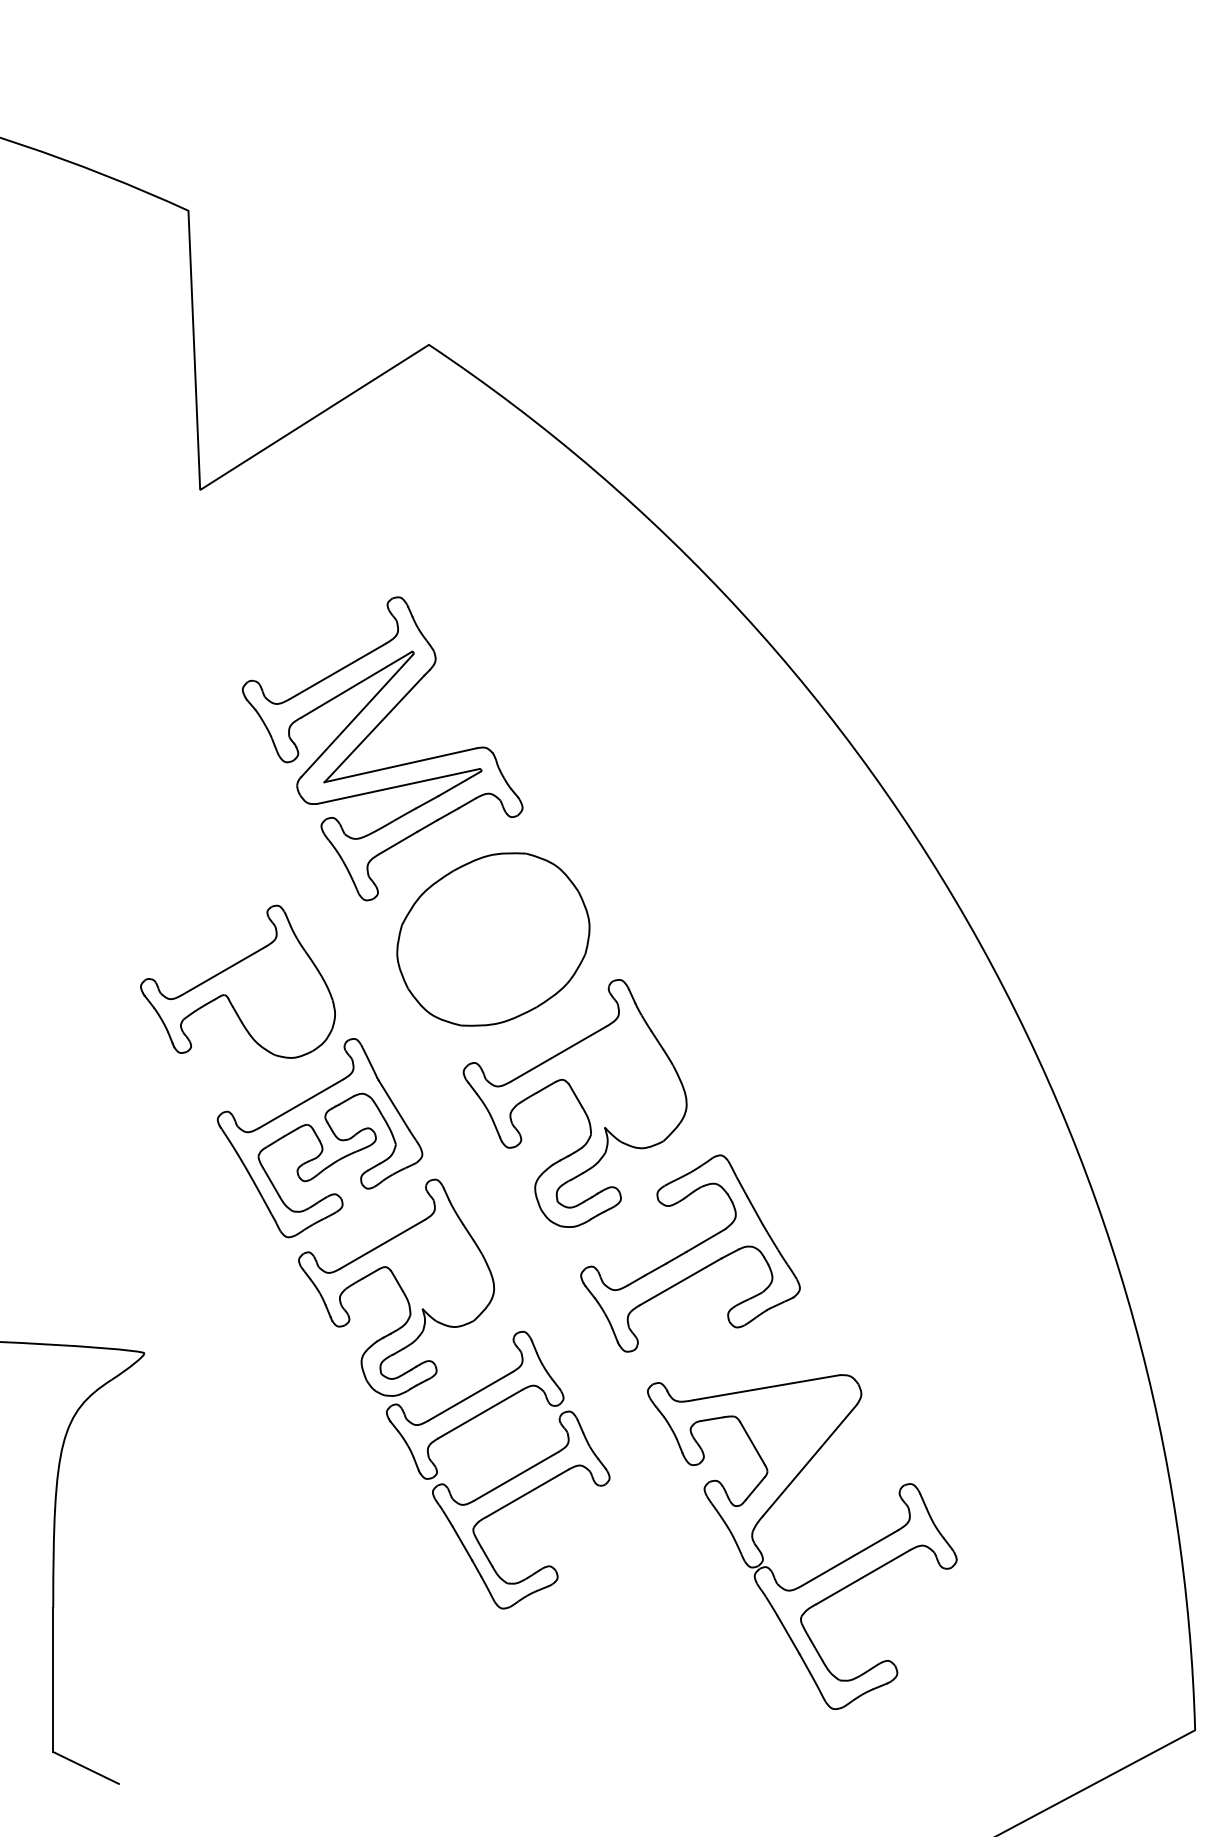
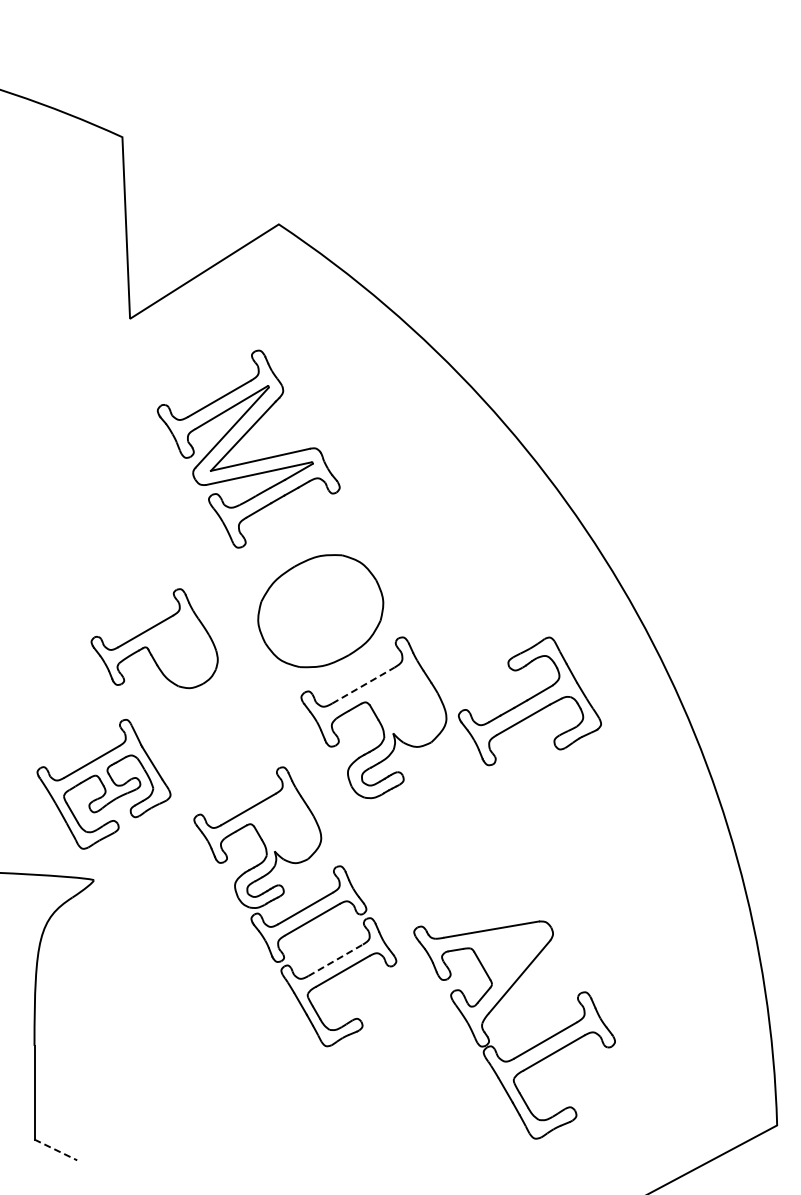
part: (369, 735) -> (240, 440), moved
line: (559, 1053) -> (363, 685), solid -> dashed
part: (319, 1138) -> (103, 784), moved
part: (689, 1253) -> (529, 701), moved
line: (517, 1476) -> (336, 960), solid -> dashed
part: (822, 1571) -> (527, 1049), moved
line: (85, 1767) -> (55, 1149), solid -> dashed

